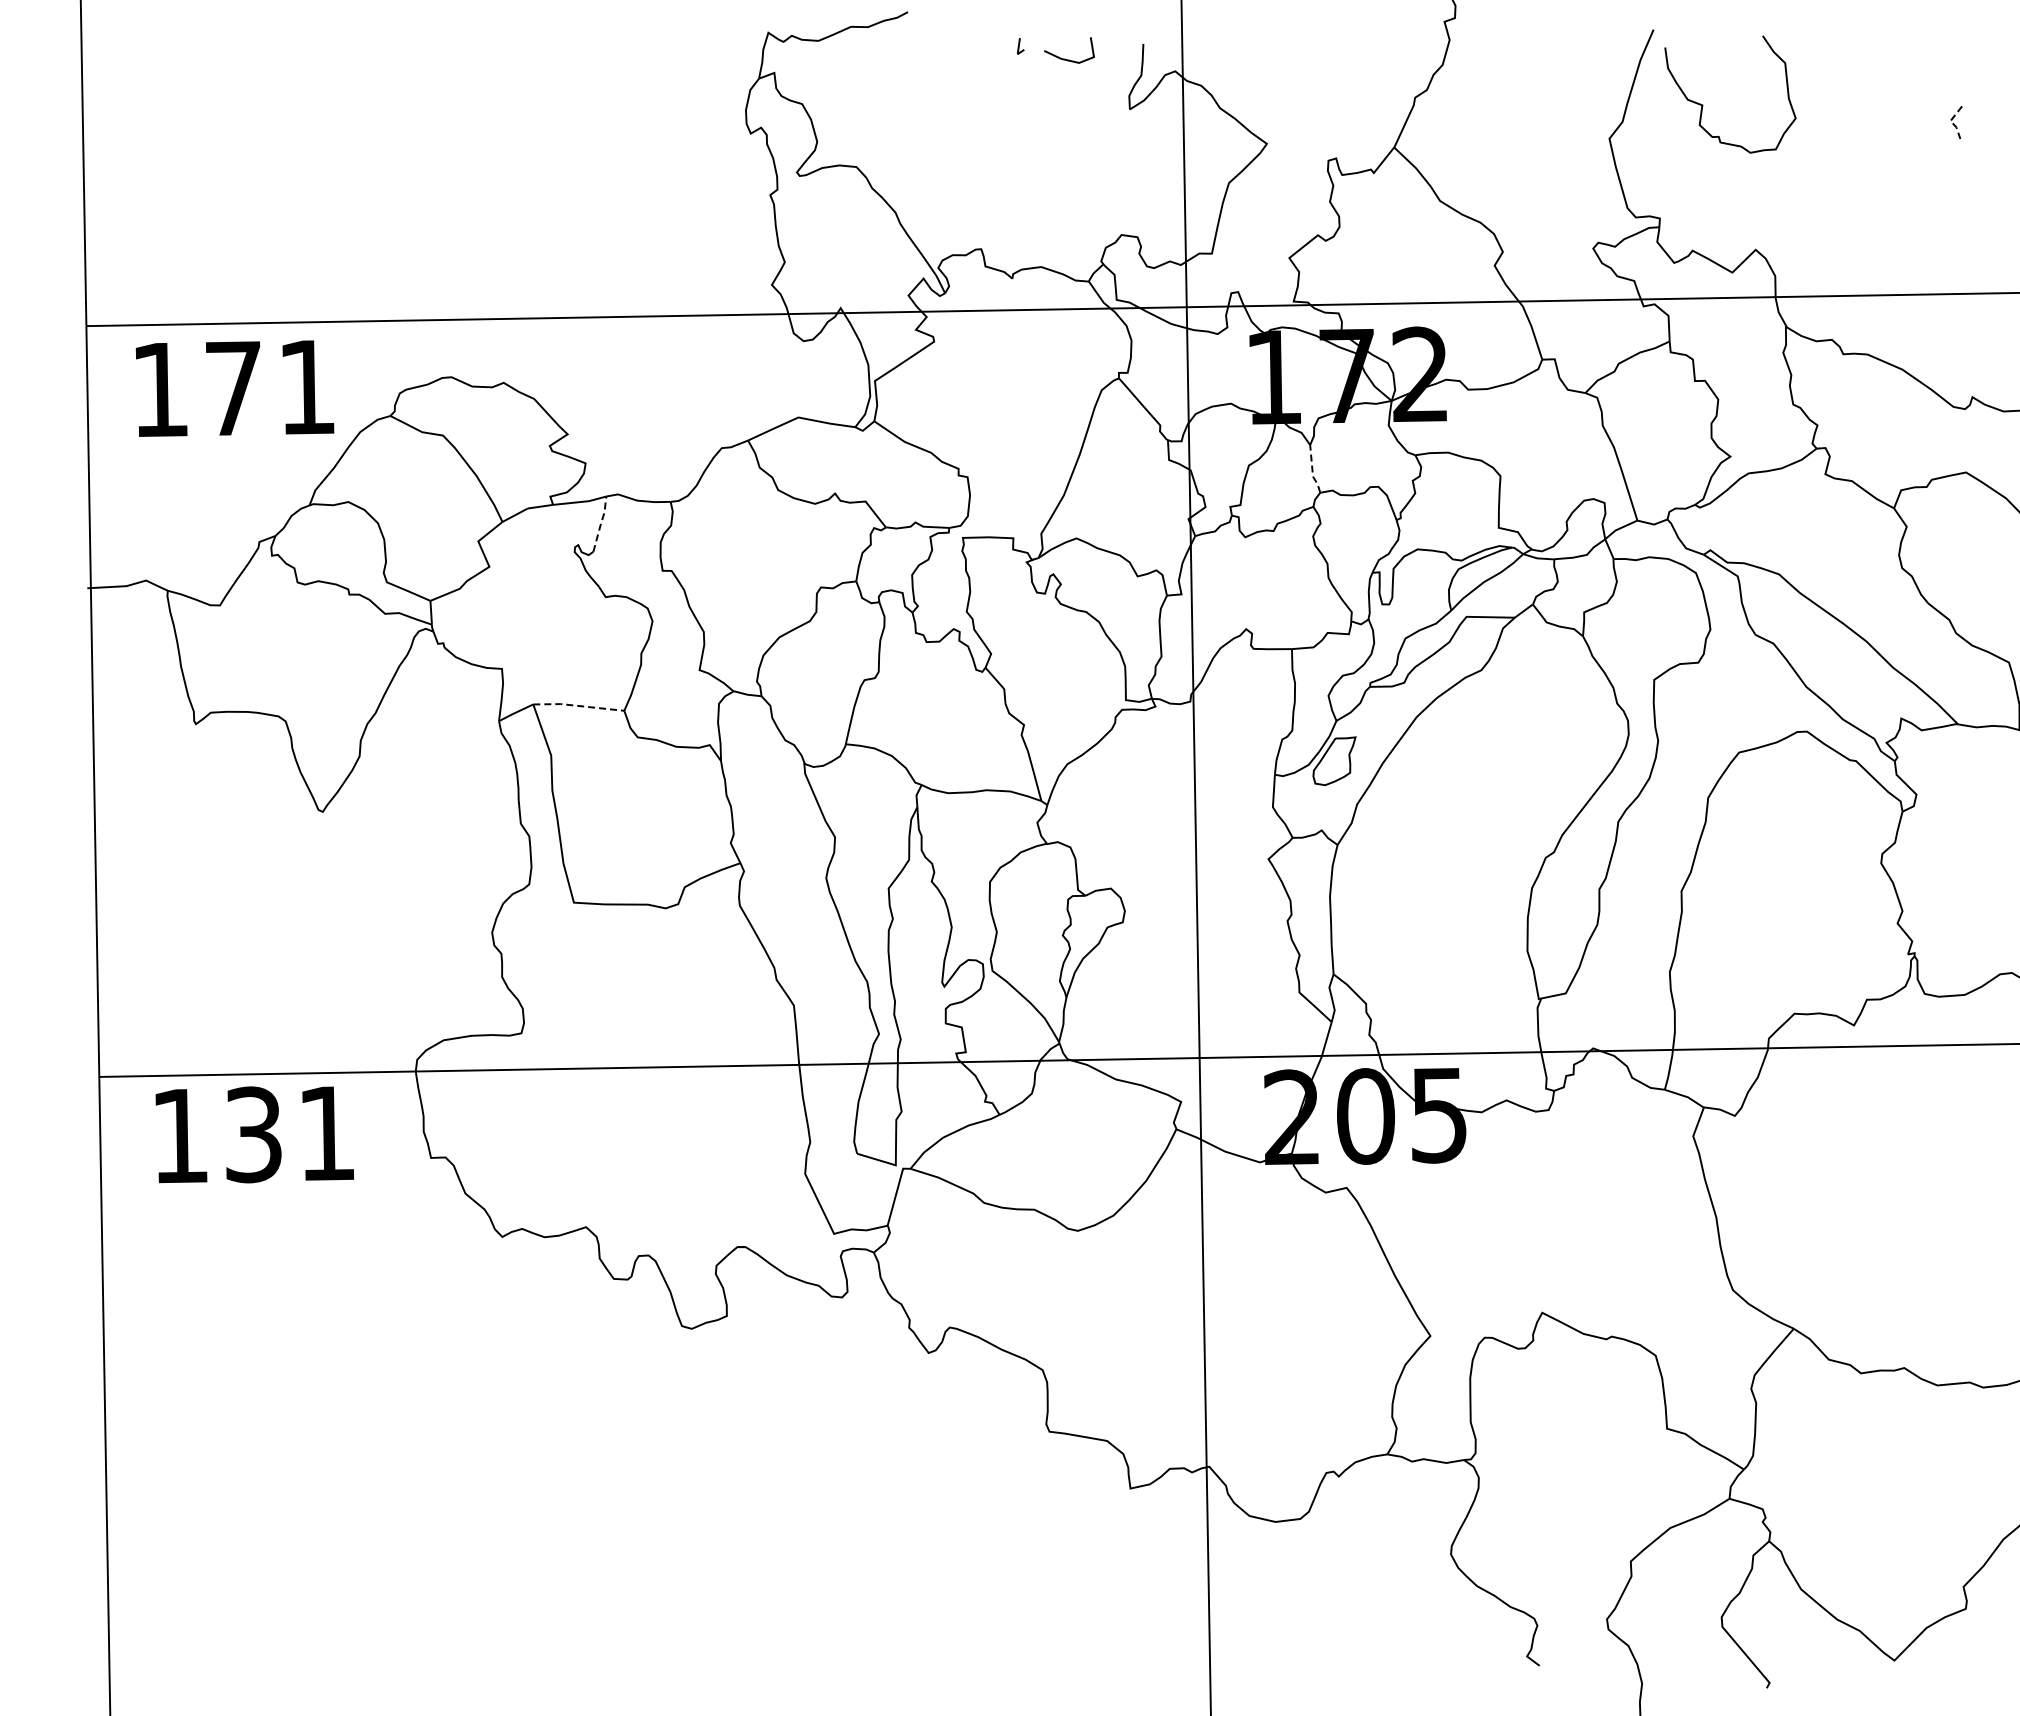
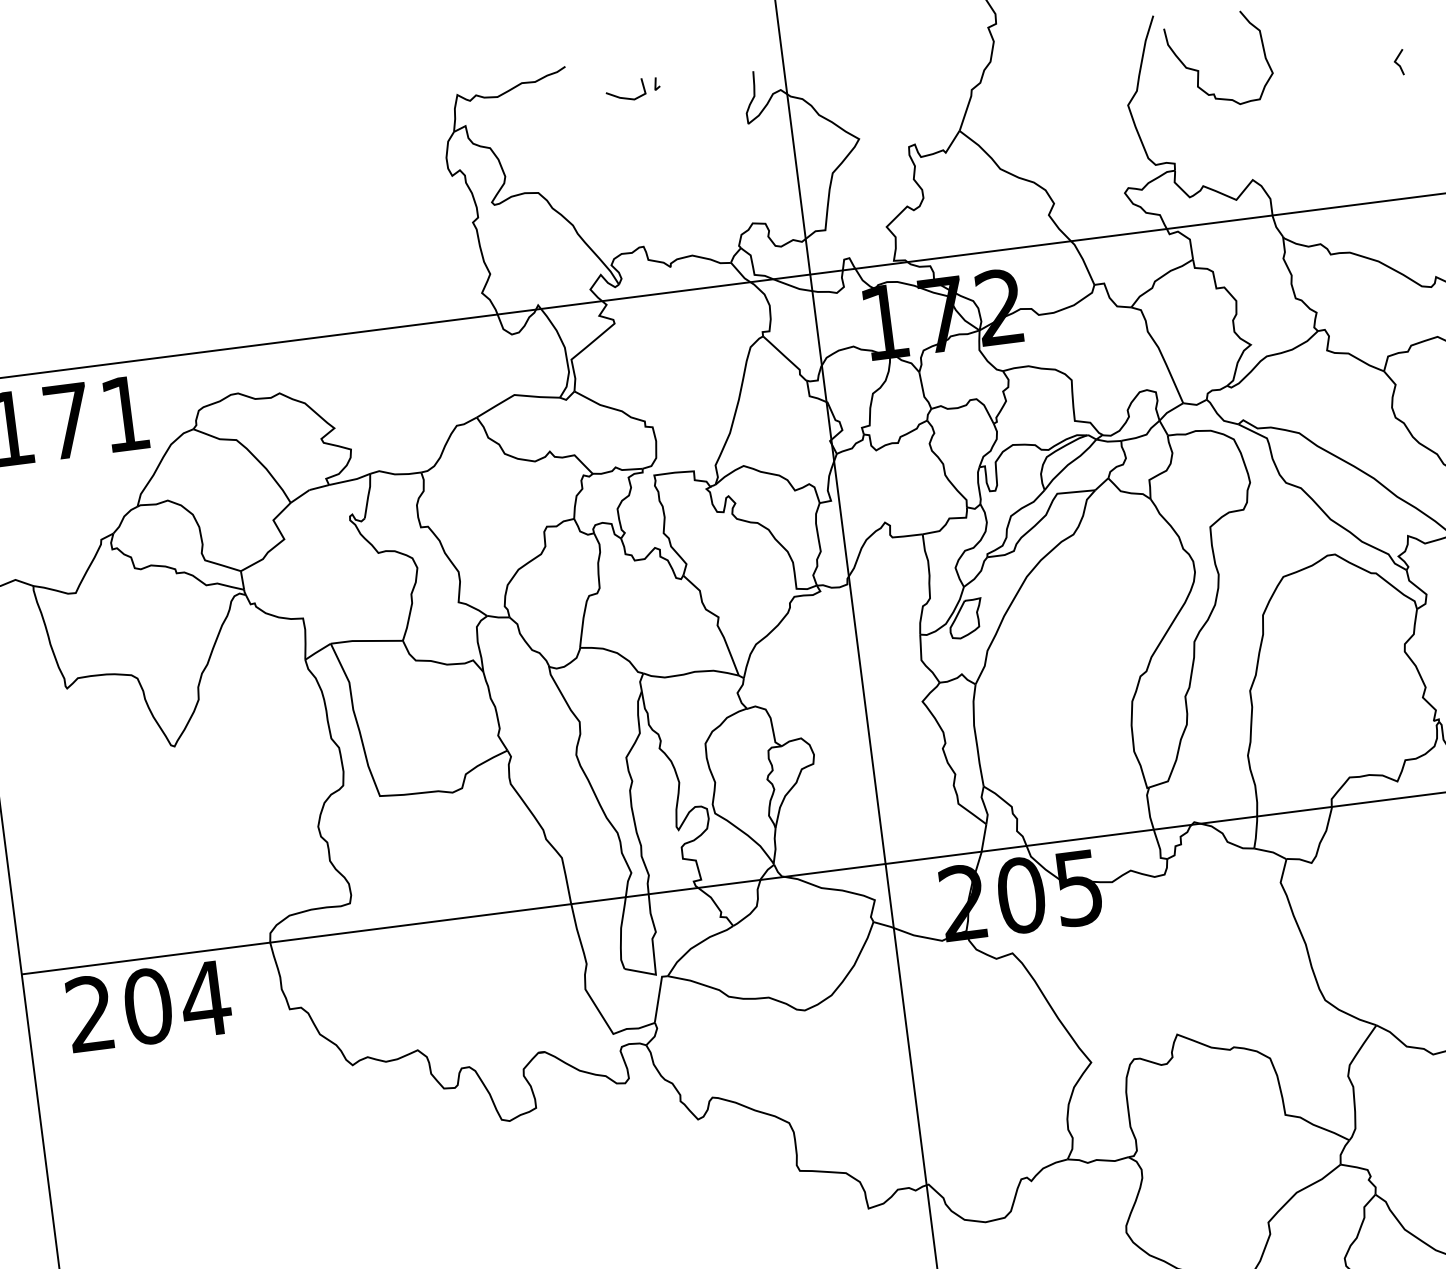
line: (1065, 58) -> (623, 97), moved
line: (1951, 122) -> (1395, 62), dashed -> solid
line: (1312, 470) -> (923, 392), dashed -> solid
line: (601, 523) -> (368, 495), dashed -> solid
line: (578, 705) -> (366, 640), dashed -> solid
text: (254, 1134) -> (148, 1006), 131 -> 204

